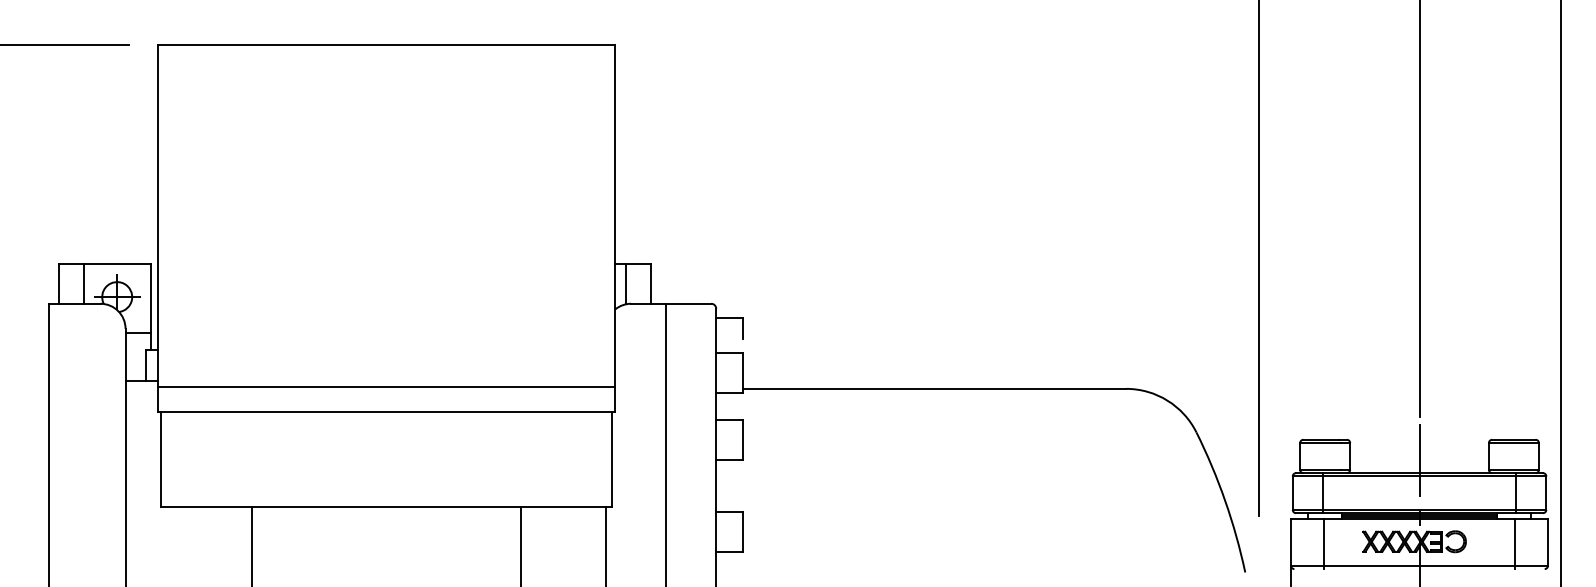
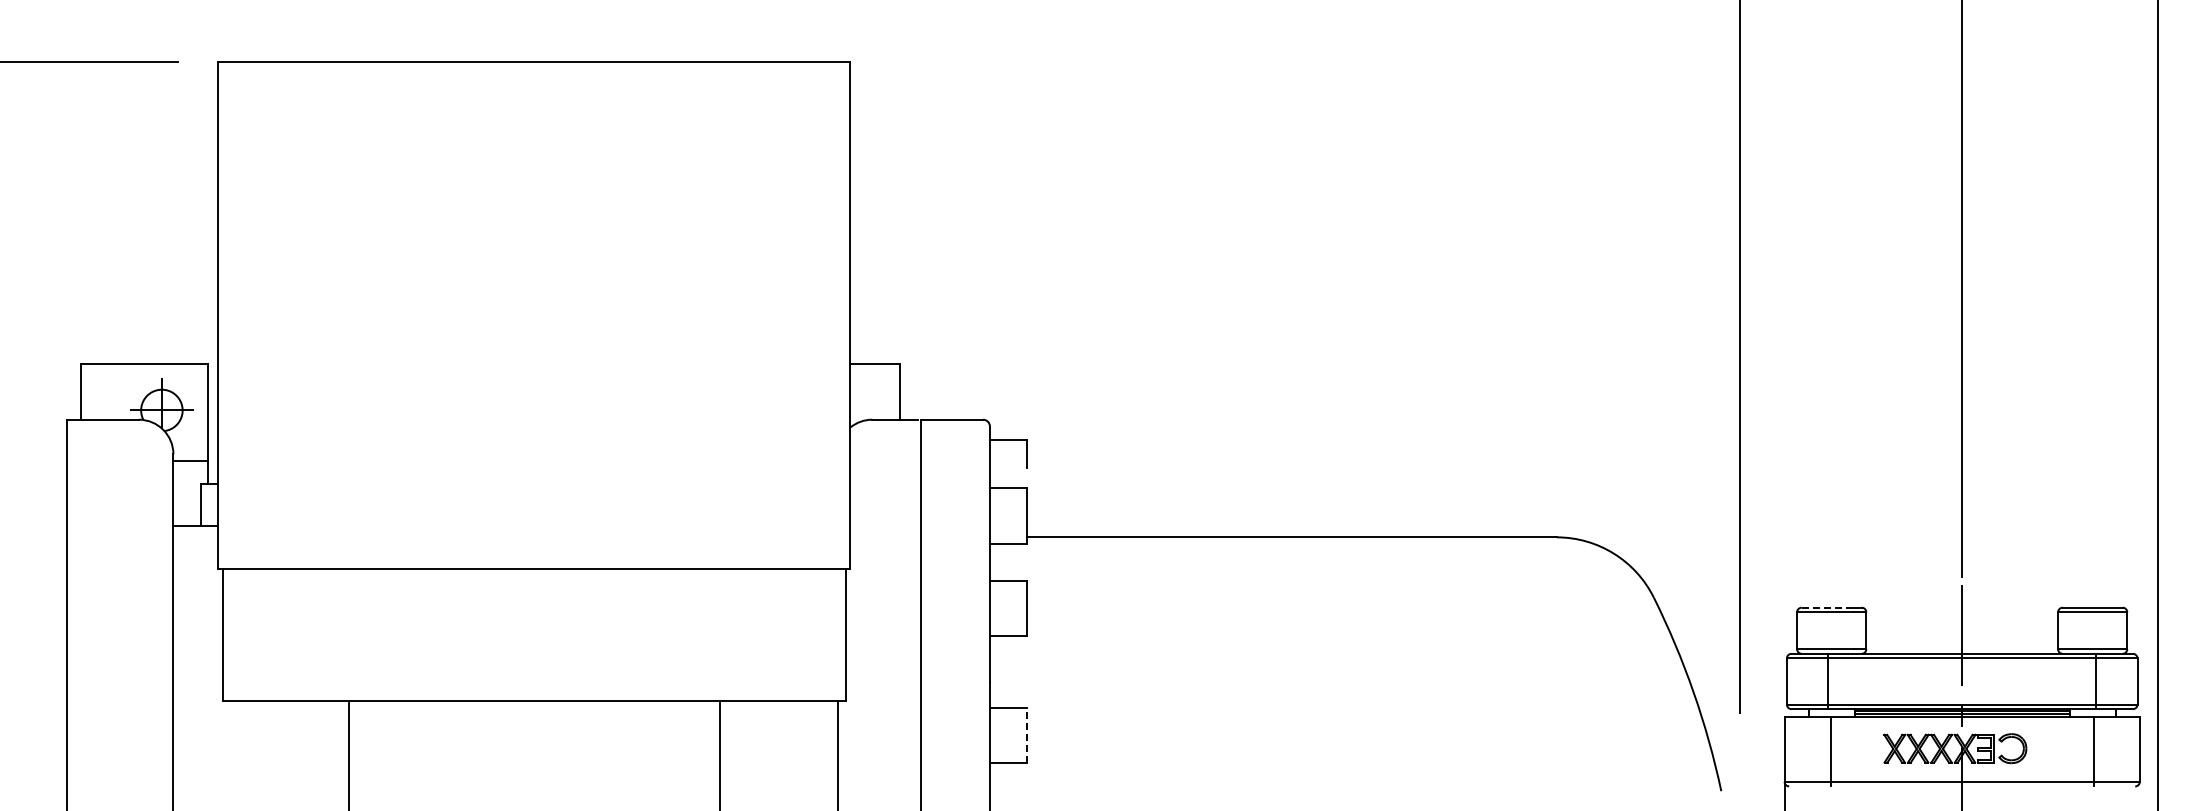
line: (83, 283) -> (115, 391), removed
line: (626, 284) -> (865, 392), removed
line: (386, 386) -> (534, 534), removed
line: (1321, 439) -> (1826, 607), solid -> dashed
line: (742, 532) -> (1026, 735), solid -> dashed

